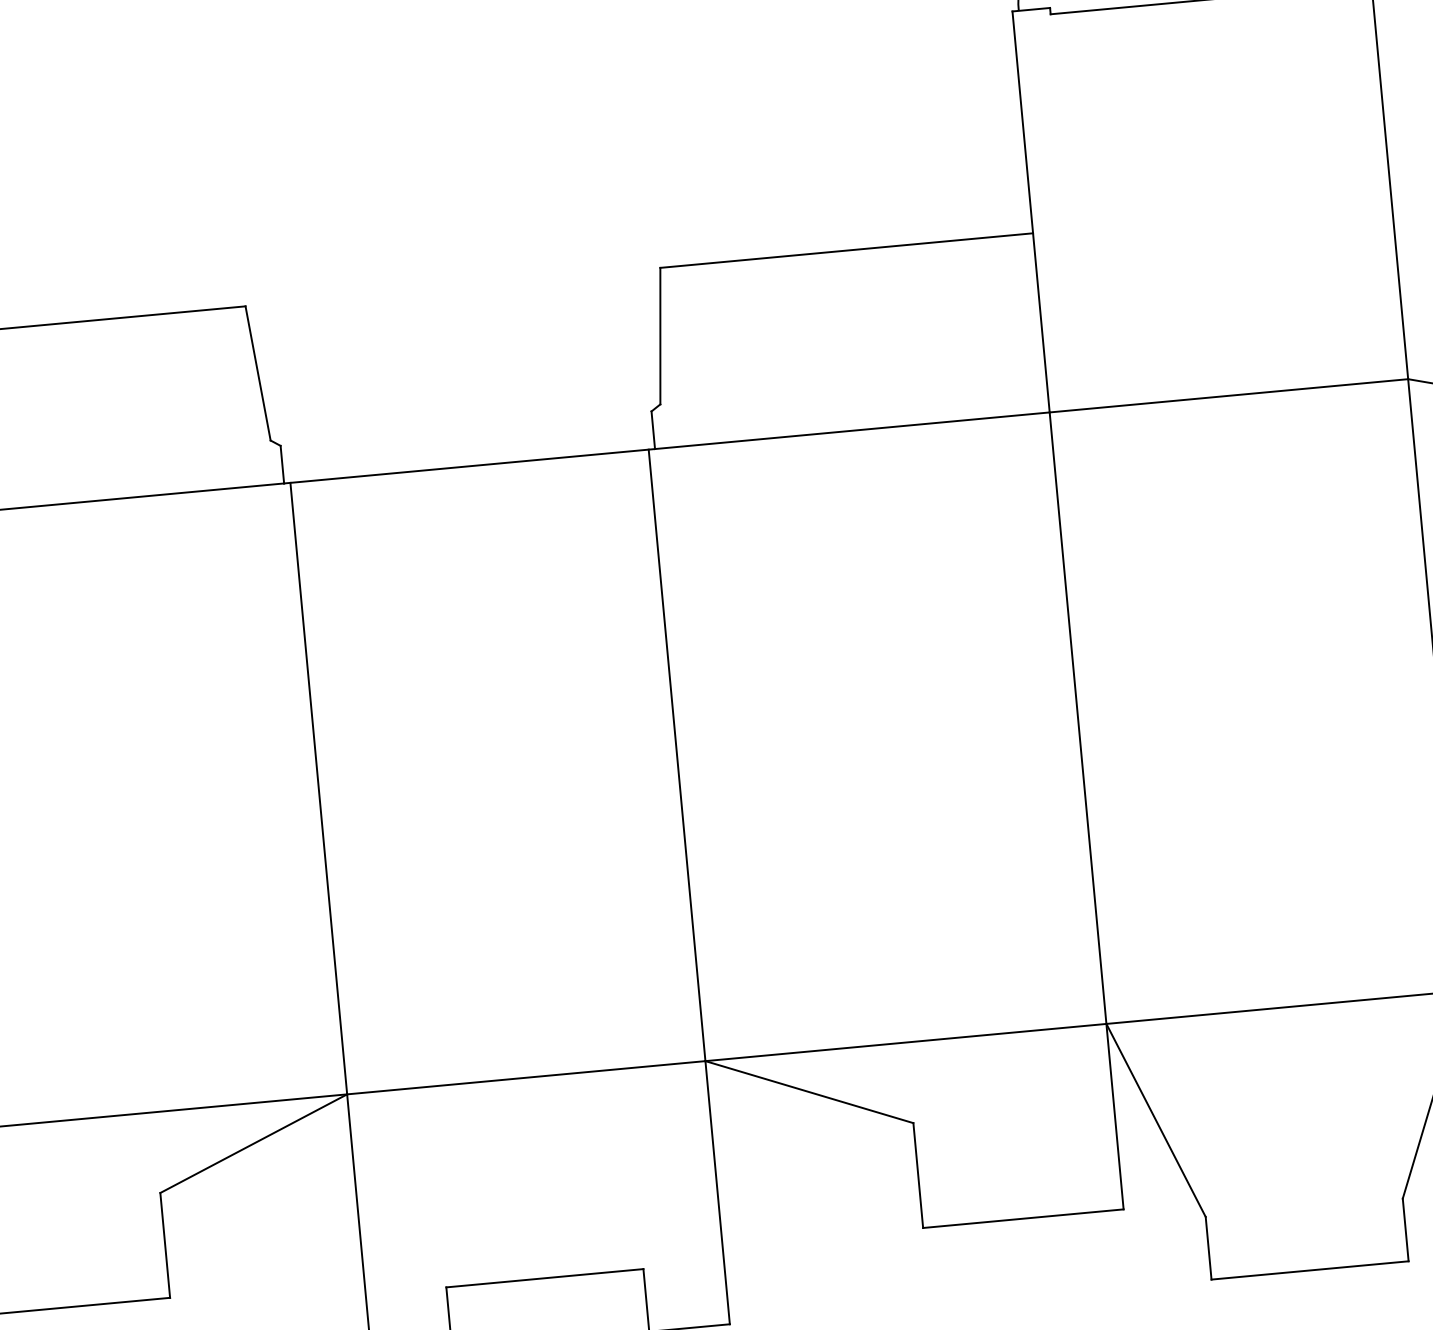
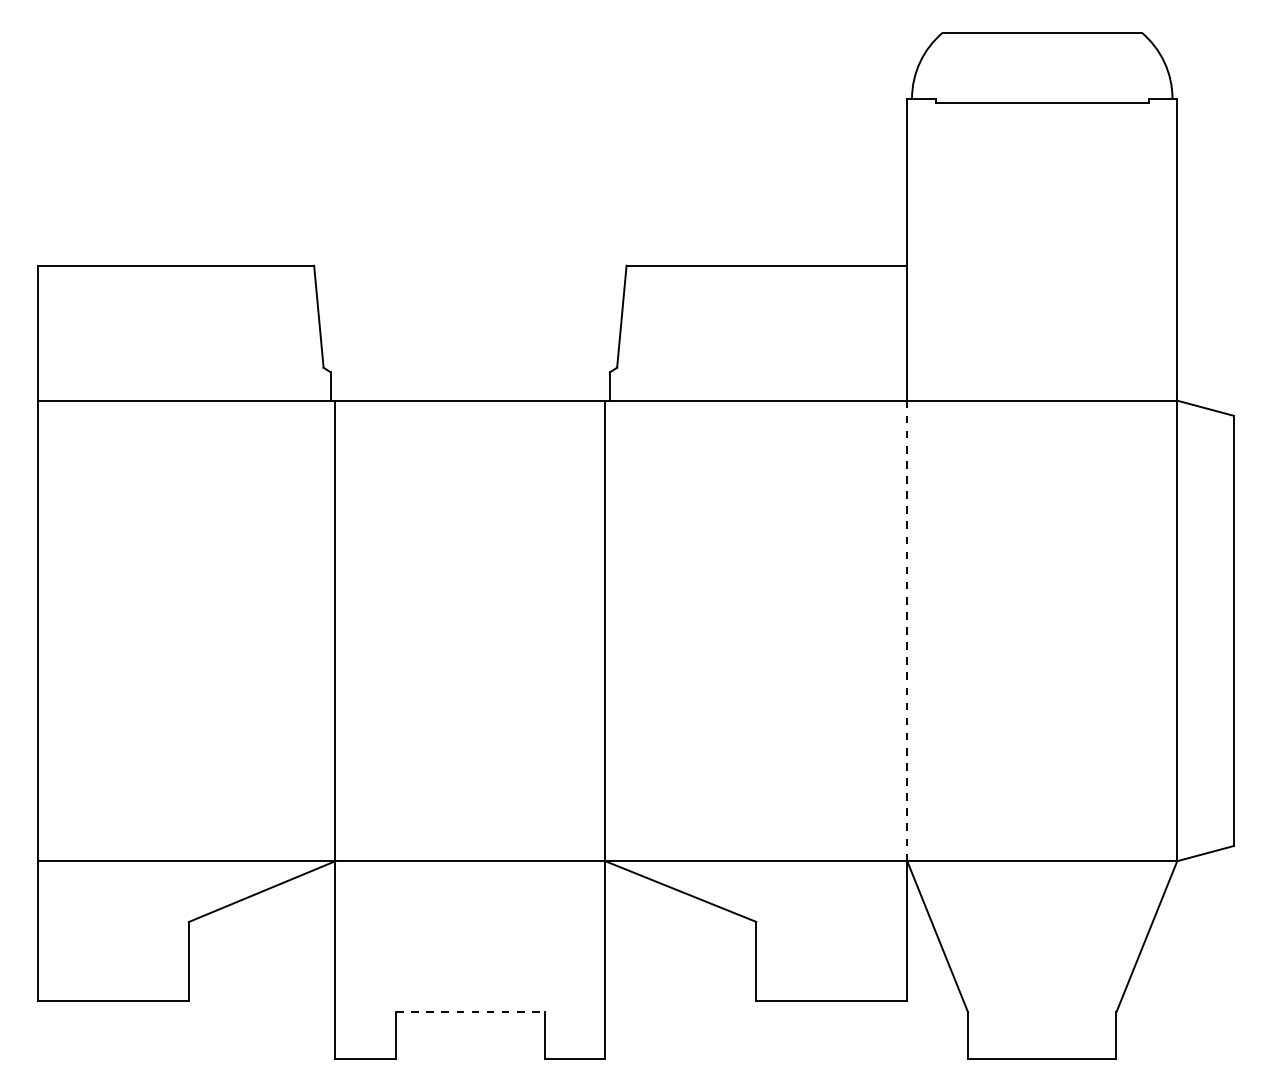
line: (1078, 718) -> (907, 631), solid -> dashed
line: (545, 1278) -> (470, 1012), solid -> dashed

